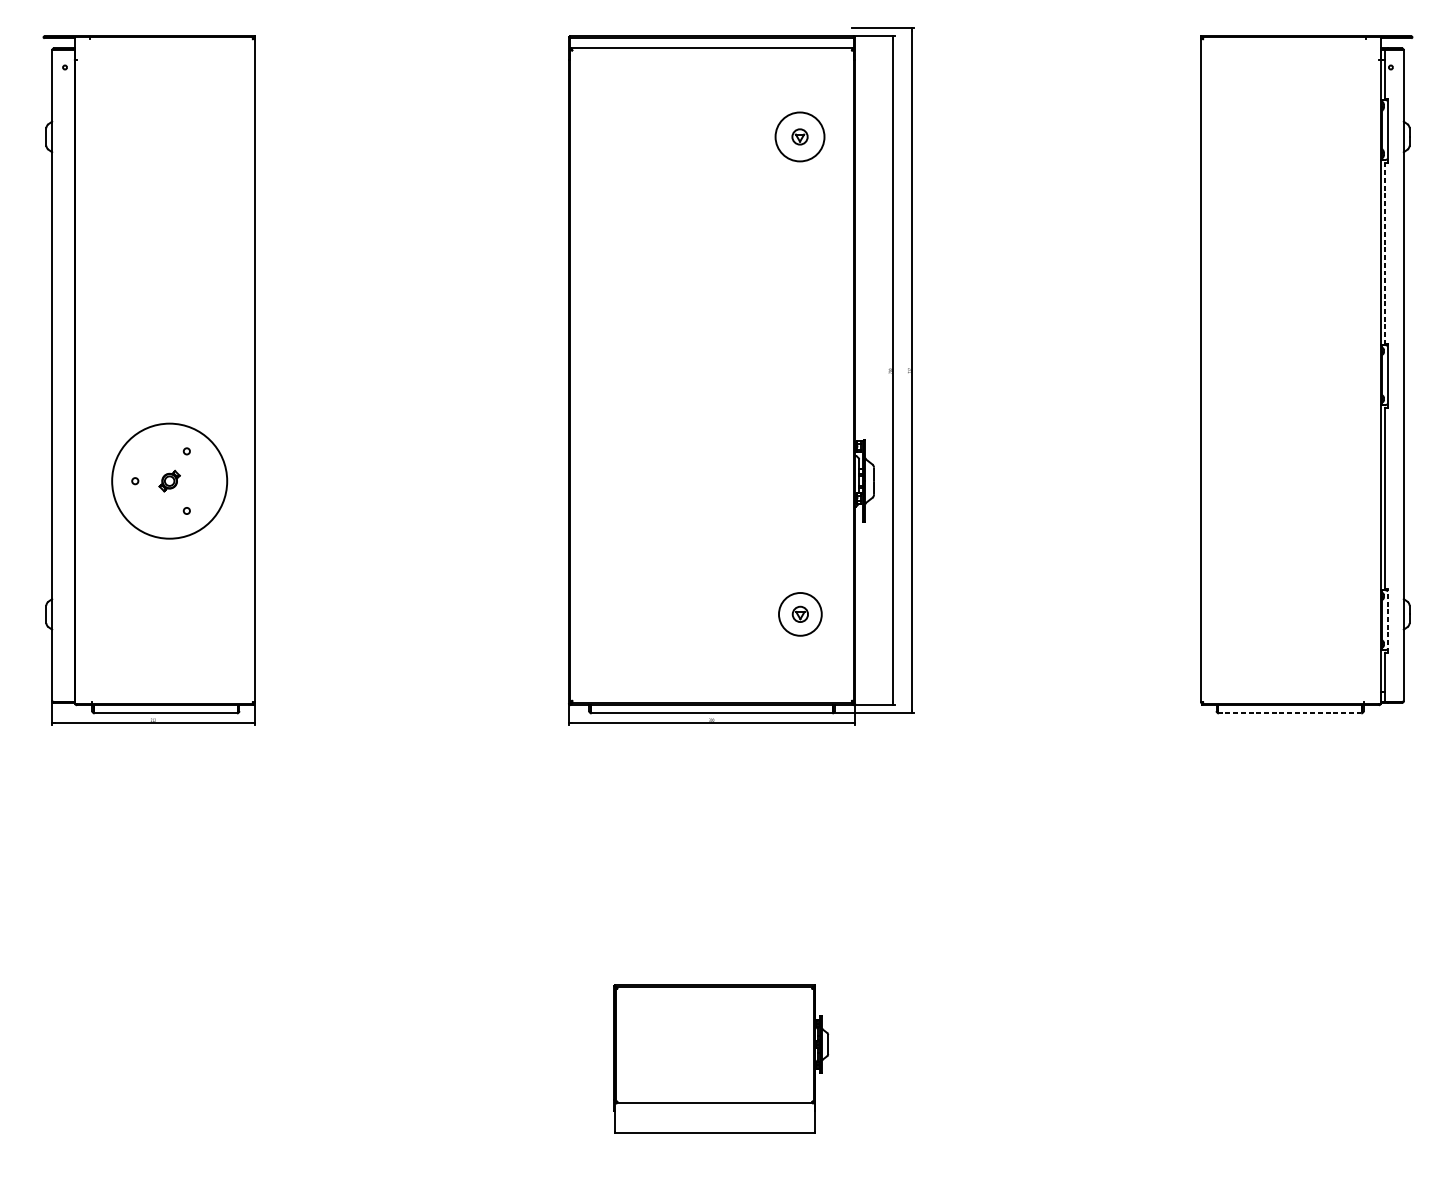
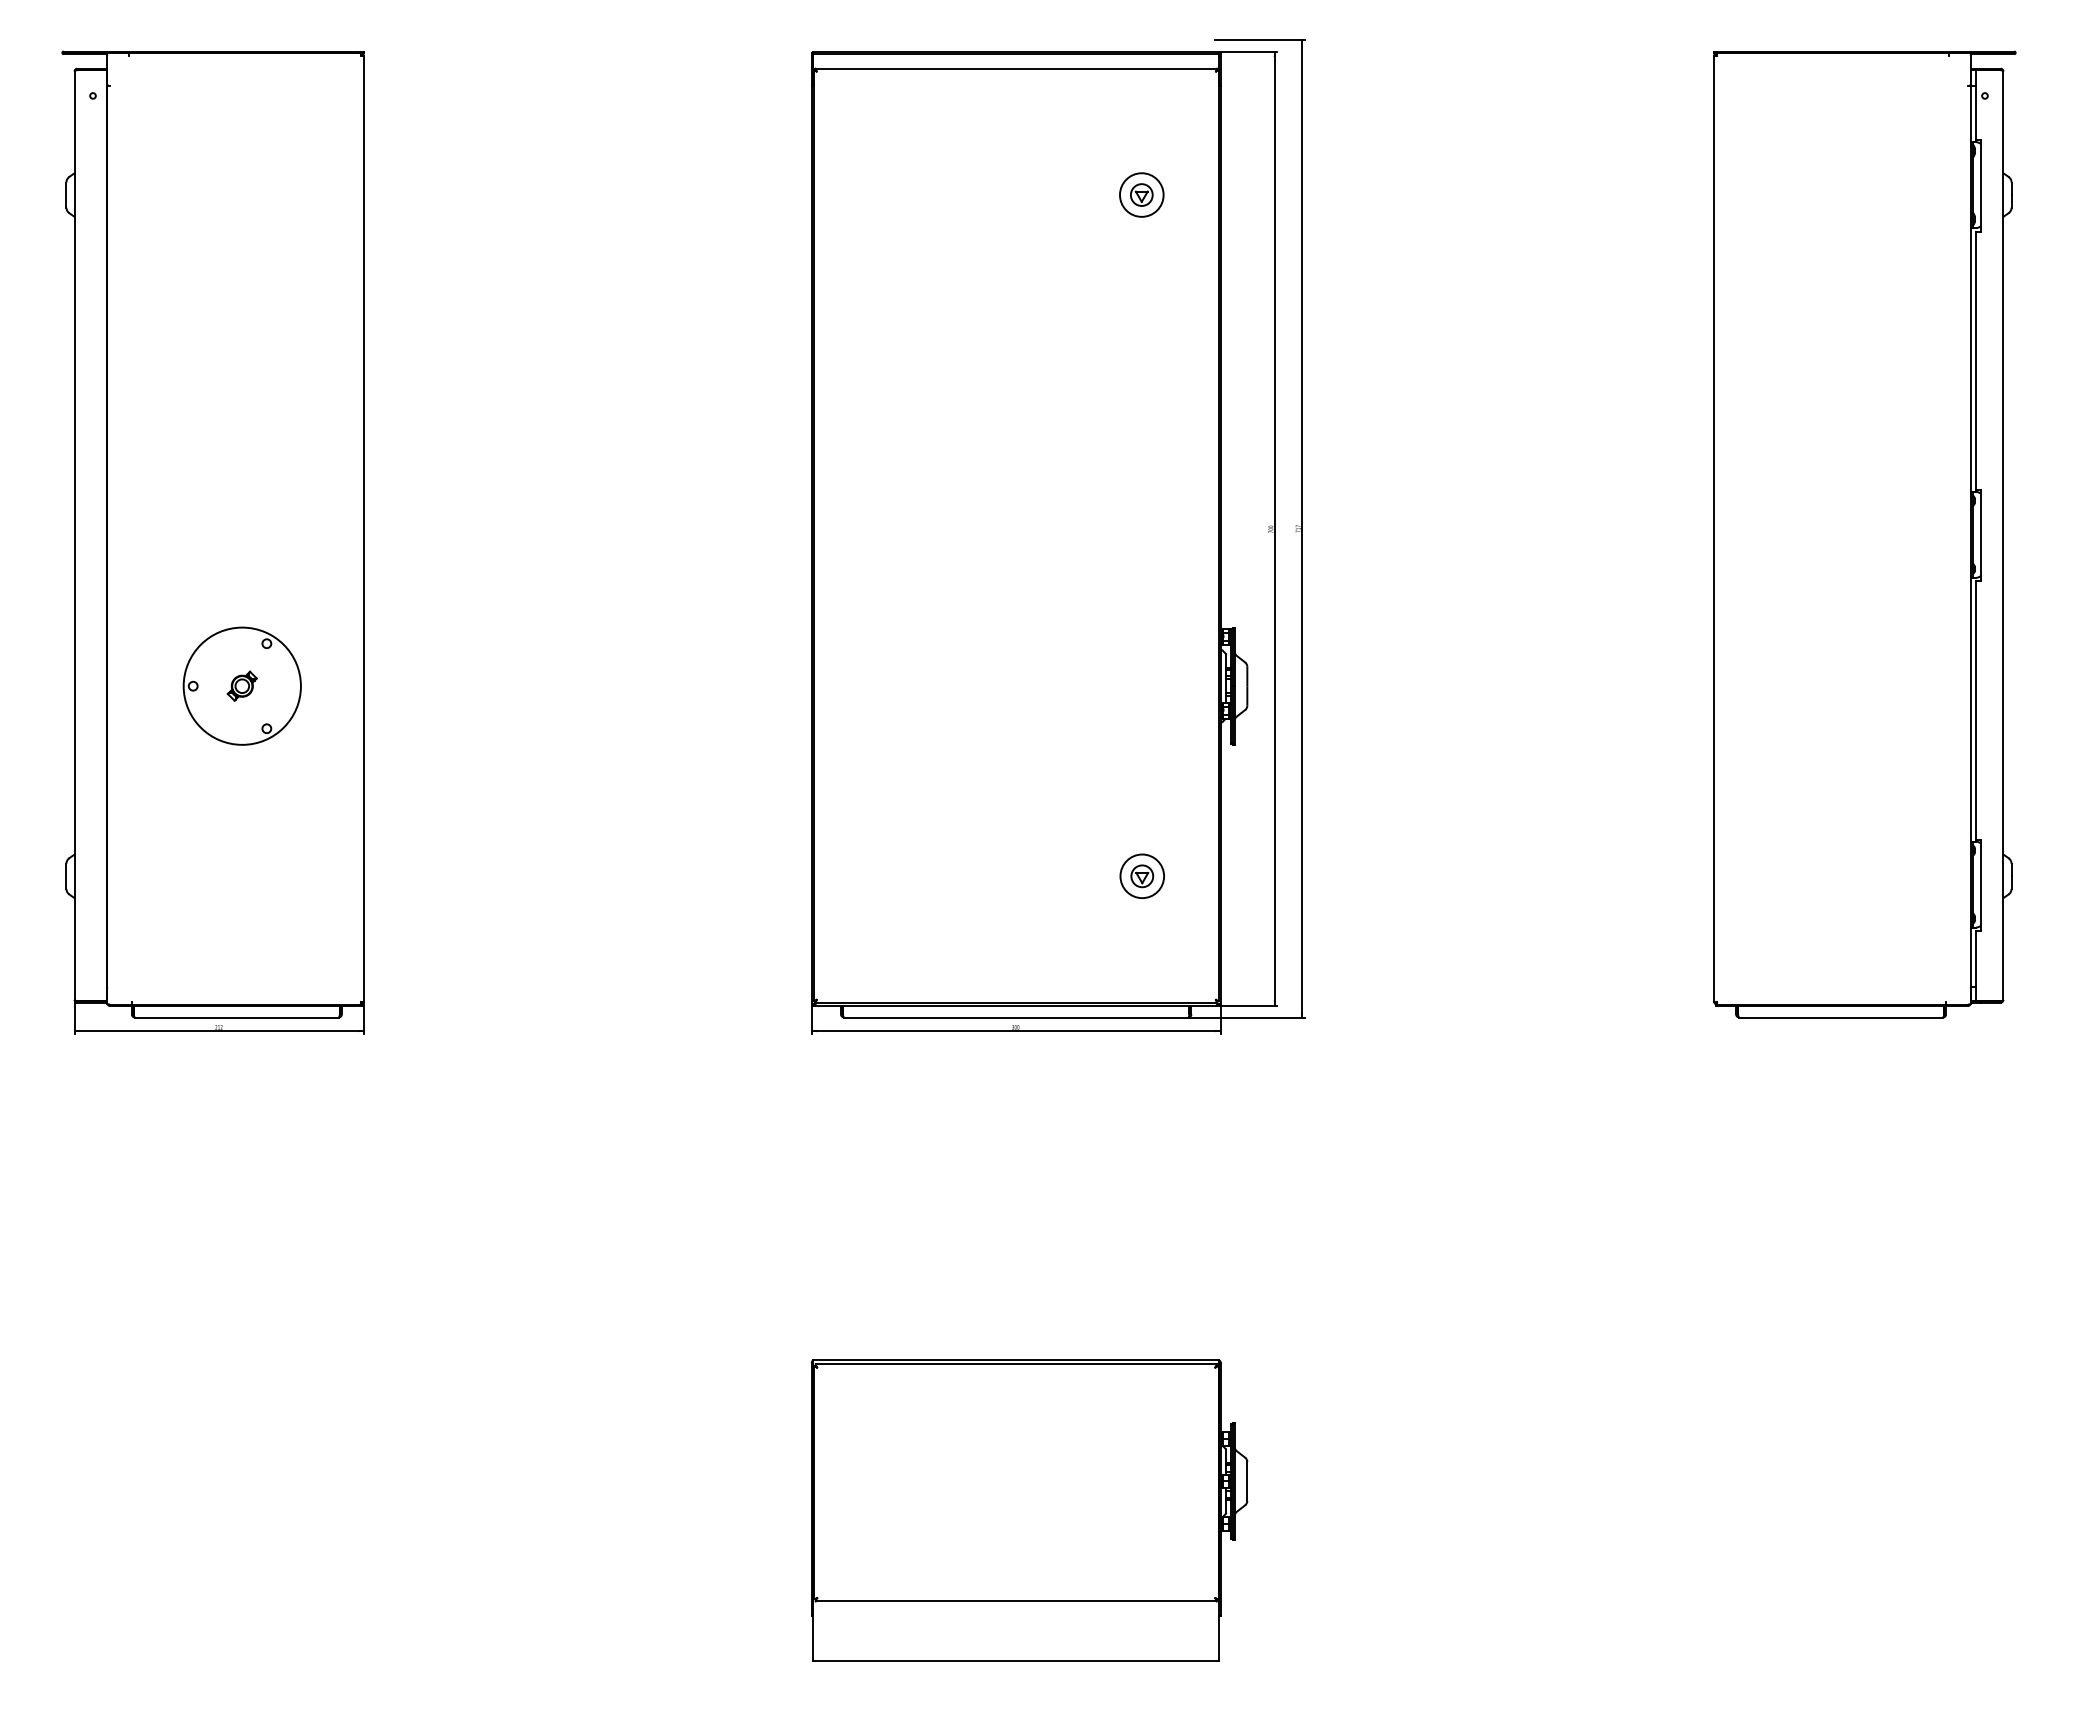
circle: (799, 136) -> (1141, 194), size x0.62
line: (1385, 253) -> (1976, 361), dashed -> solid
circle: (169, 480) -> (241, 685), size x0.71
circle: (800, 614) -> (1142, 876), size x0.71
line: (1387, 620) -> (1980, 885), dashed -> solid
line: (1290, 713) -> (1841, 1017), dashed -> solid
part: (721, 1058) -> (1029, 1510), size x1.43

